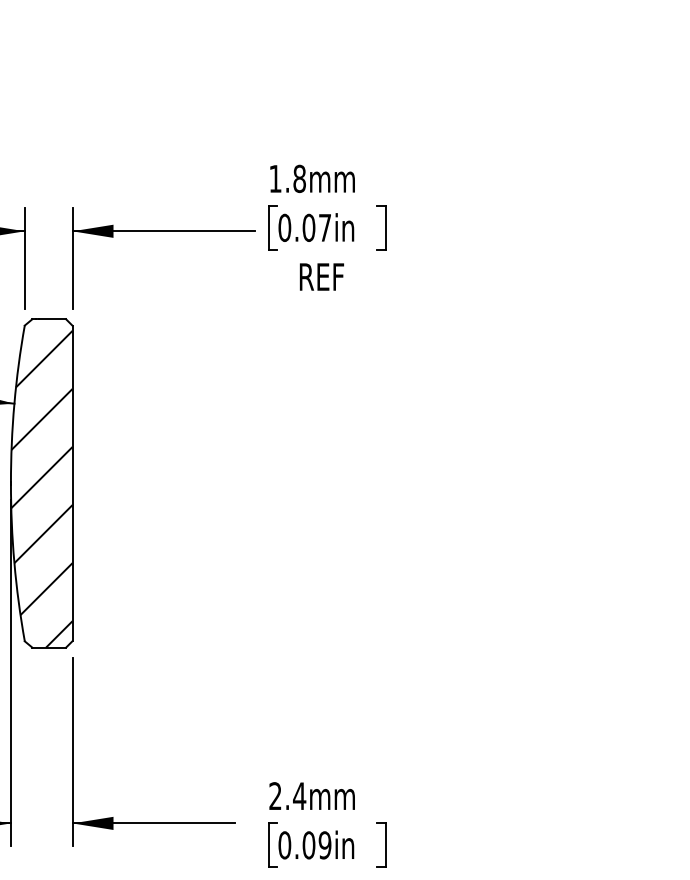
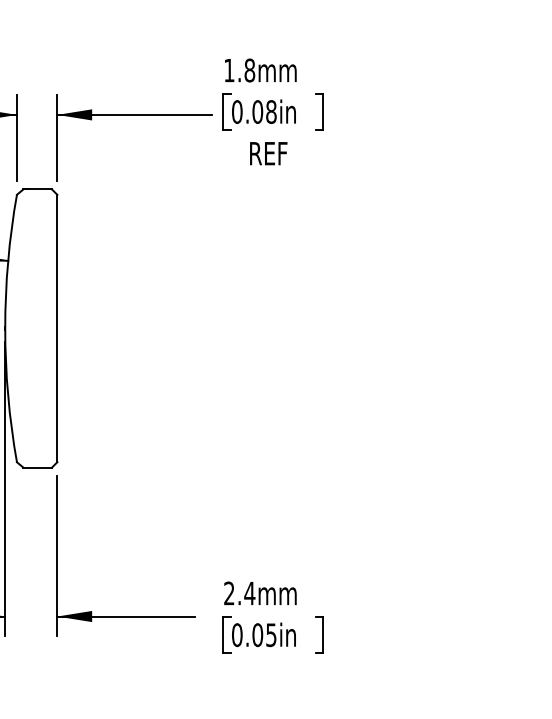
text: (324, 227) -> (270, 111), 0.07in -> 0.08in
hatch: (41, 488) -> (31, 332), removed
text: (324, 845) -> (270, 635), 0.09in -> 0.05in

